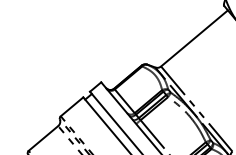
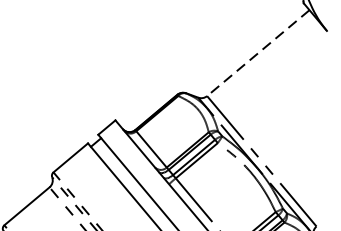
line: (194, 38) -> (258, 53), solid -> dashed

